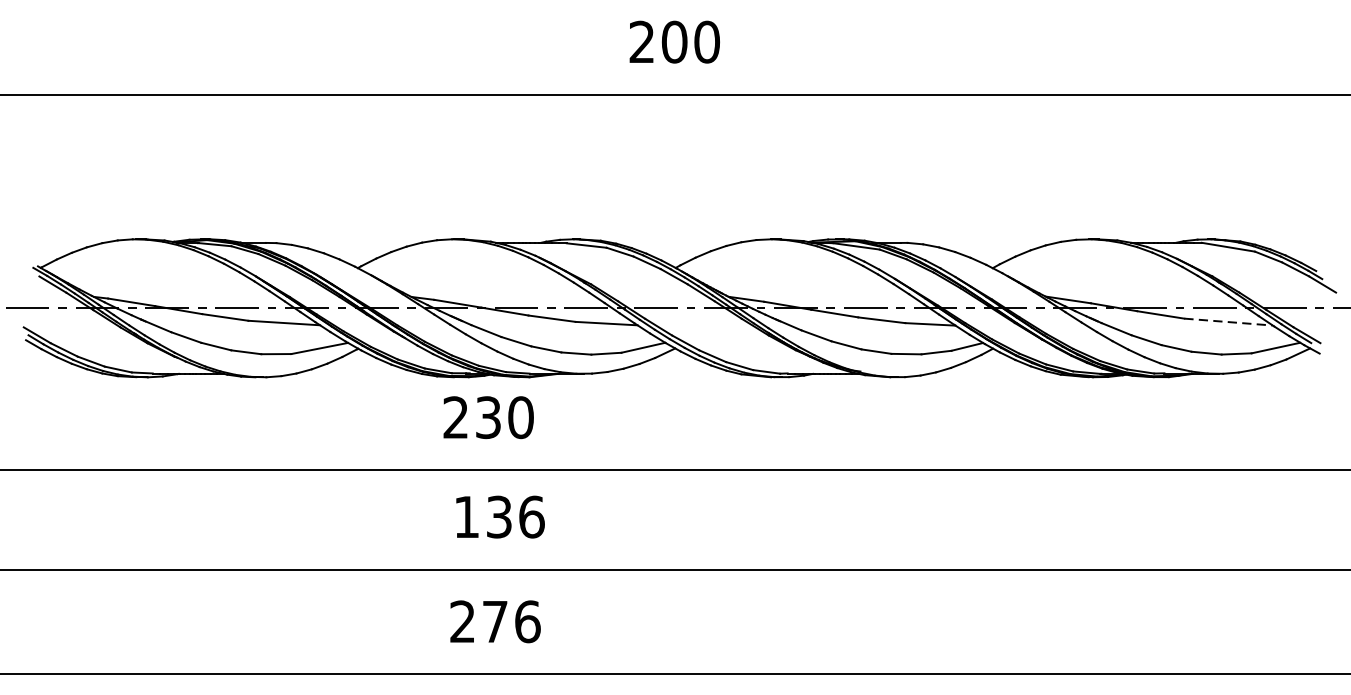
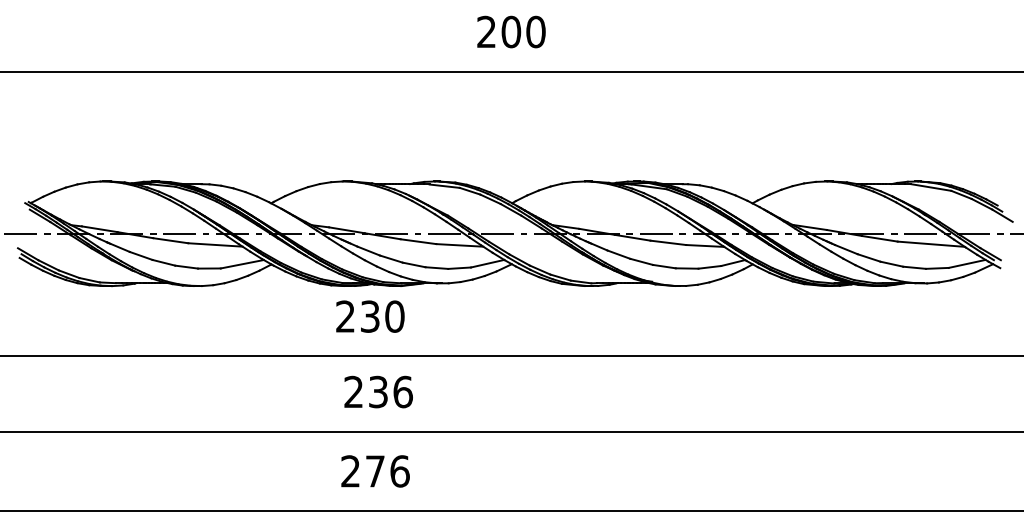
line: (1228, 322) -> (931, 244), dashed -> solid
text: (466, 516) -> (353, 391), 136 -> 236

